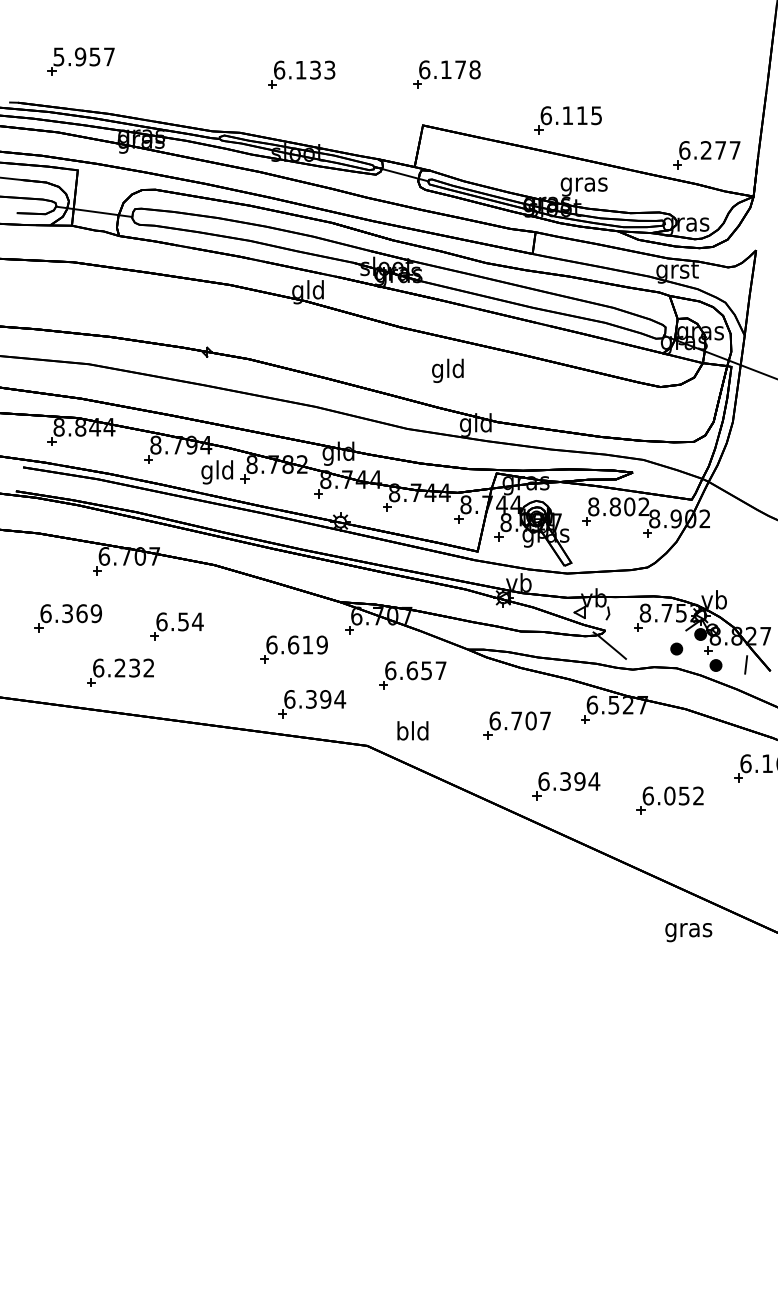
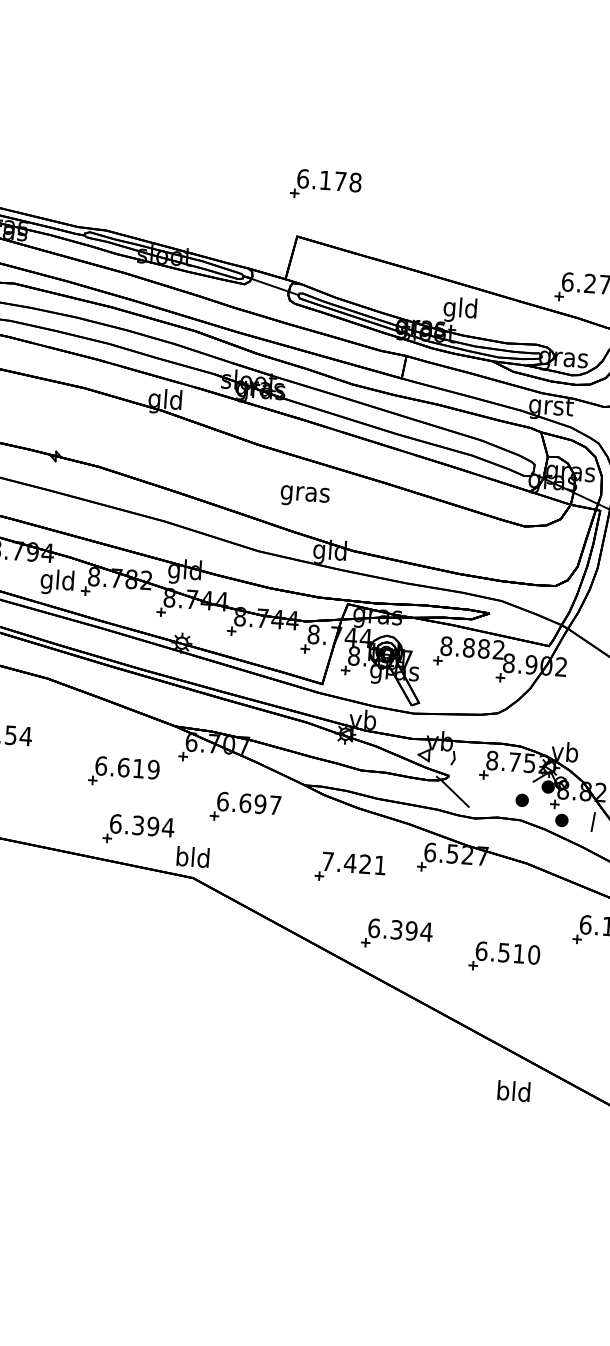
part: (301, 74) -> (174, 174), removed
part: (567, 120) -> (448, 242), removed
text: (583, 184) -> (459, 309), gras -> gld
text: (447, 370) -> (304, 493), gld -> gras
text: (629, 506) -> (483, 648), 8.802 -> 8.882
text: (426, 670) -> (260, 804), 6.657 -> 6.697
text: (519, 720) -> (353, 862), 6.707 -> 7.421
text: (412, 730) -> (192, 856), moved
text: (684, 795) -> (519, 953), 6.052 -> 6.510
text: (688, 930) -> (513, 1094), gras -> bld

